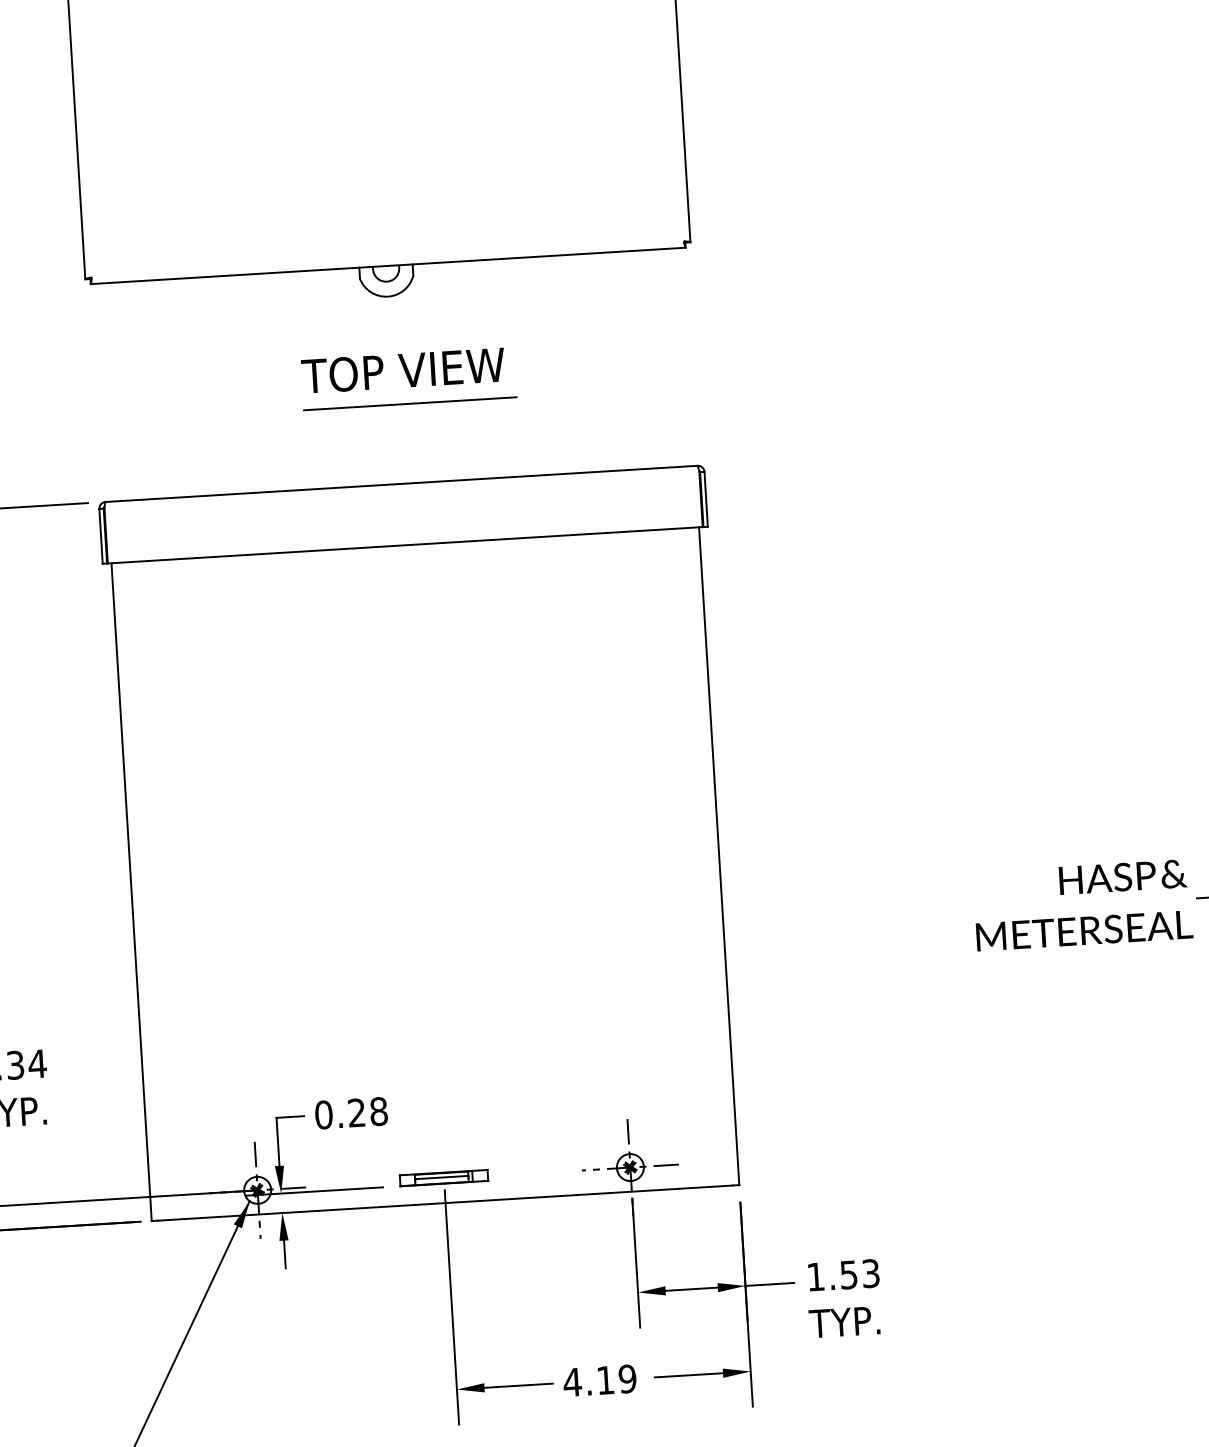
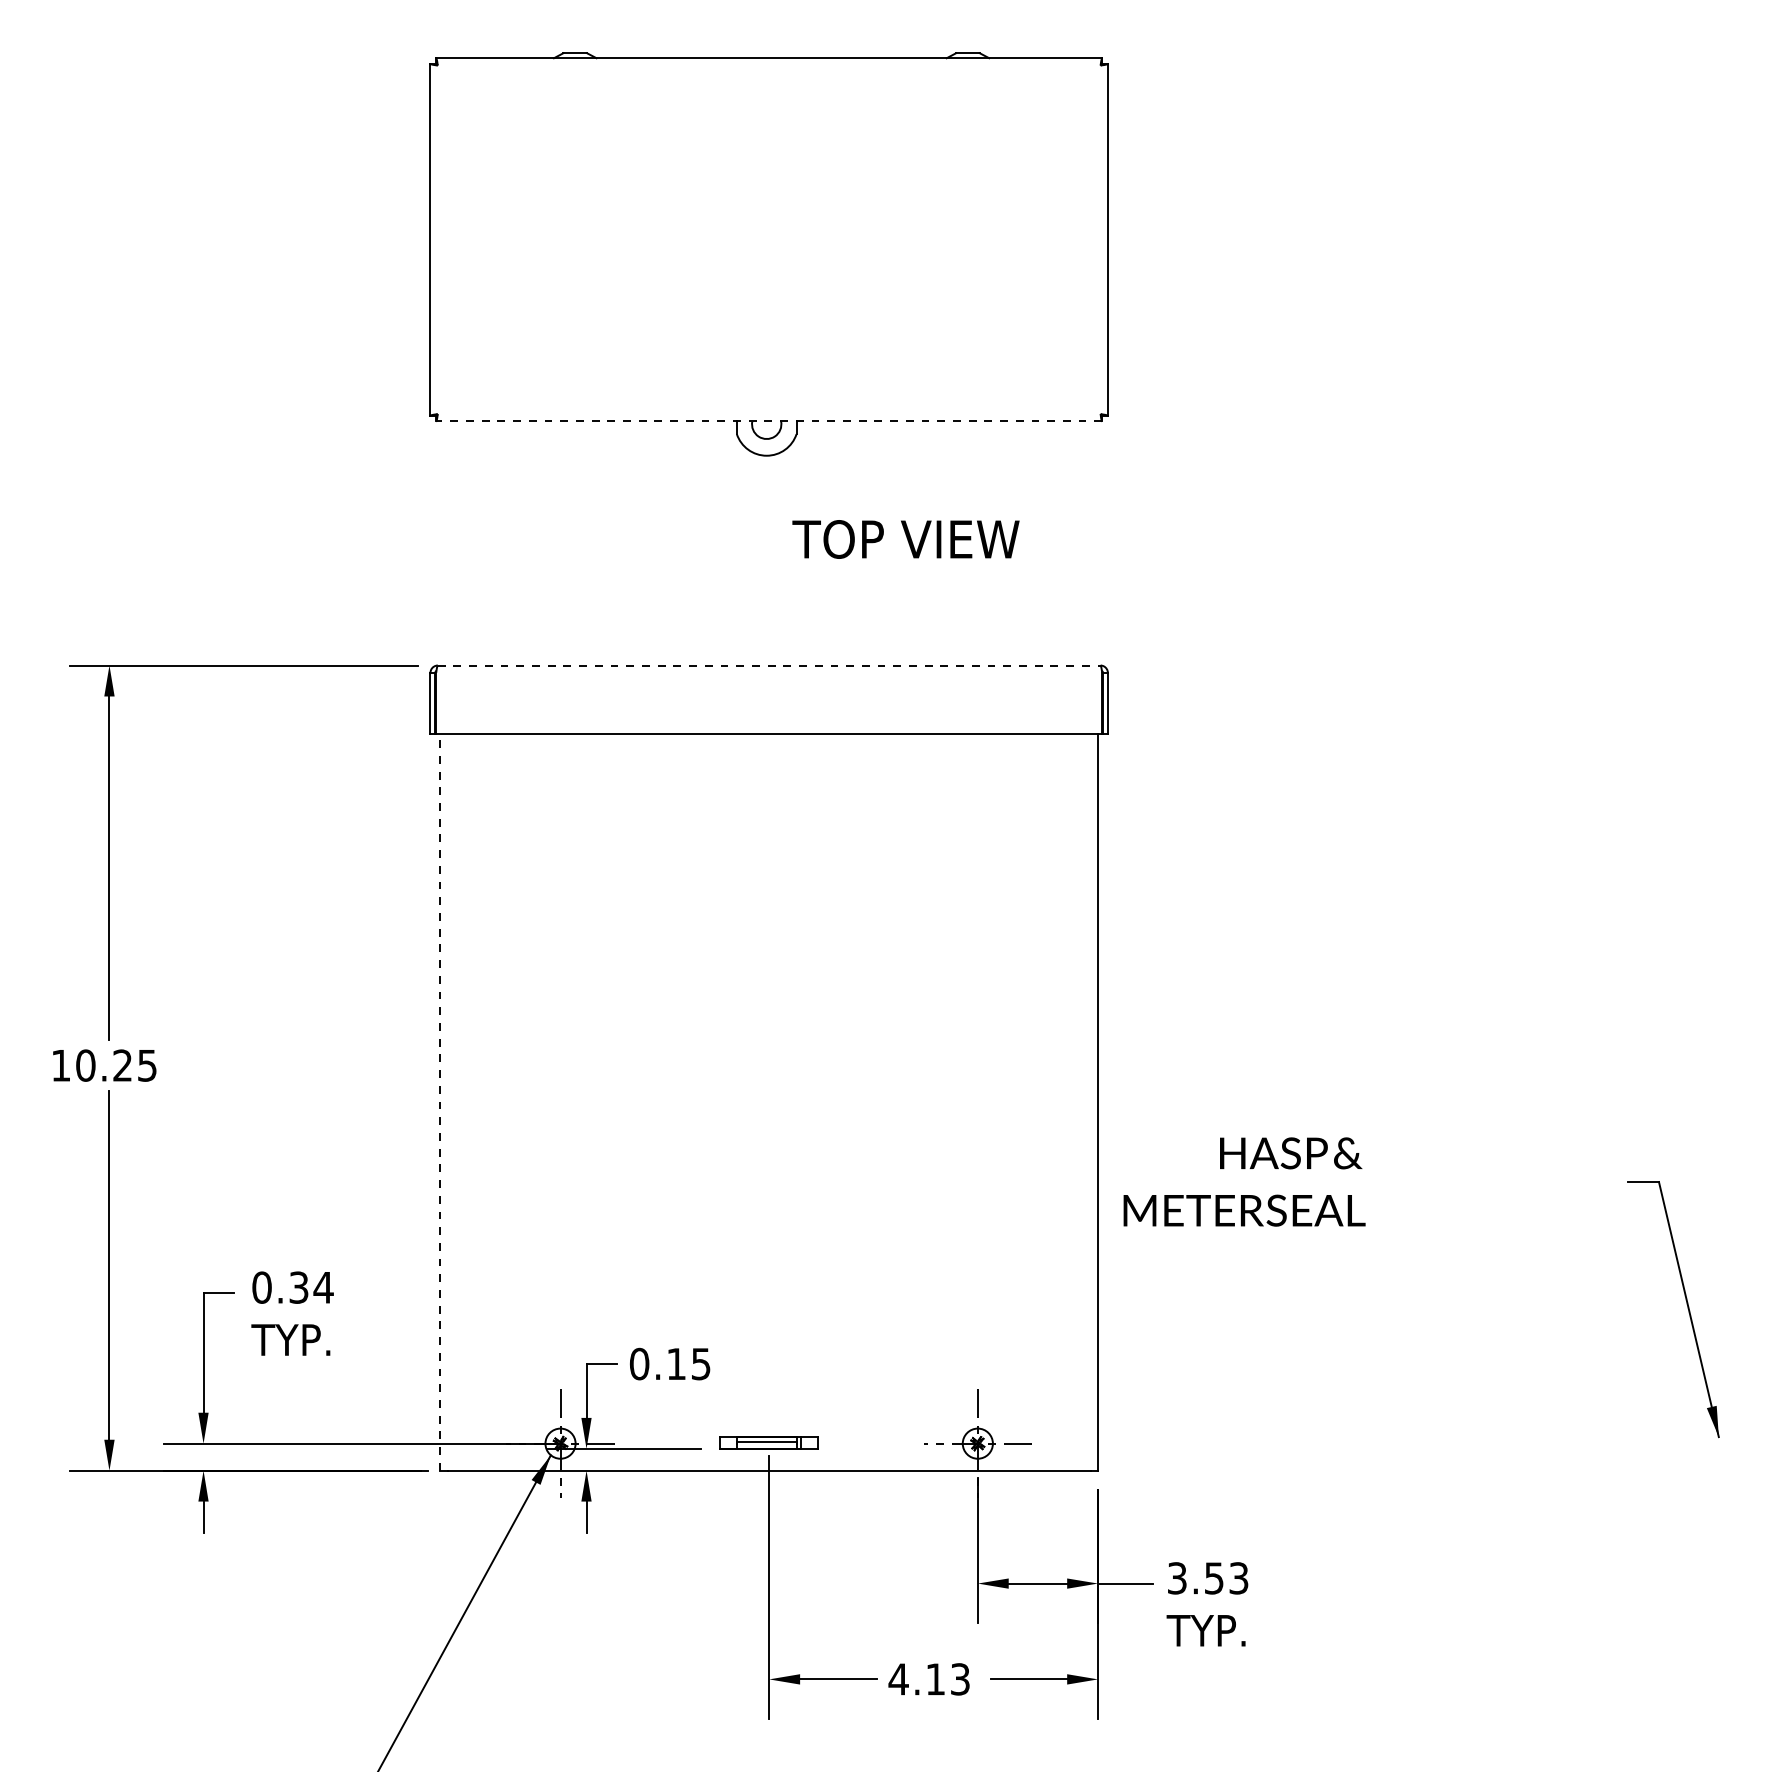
line: (388, 265) -> (769, 421), solid -> dashed
text: (402, 370) -> (905, 539), moved
line: (410, 403) -> (784, 576), removed
line: (401, 483) -> (769, 665), solid -> dashed
line: (131, 891) -> (440, 1101), solid -> dashed
text: (1082, 904) -> (1244, 1181), moved
text: (367, 1111) -> (688, 1363), 0.28 -> 0.15
text: (816, 1277) -> (1177, 1578), 1.53 -> 3.53
text: (626, 1379) -> (959, 1679), 4.19 -> 4.13

